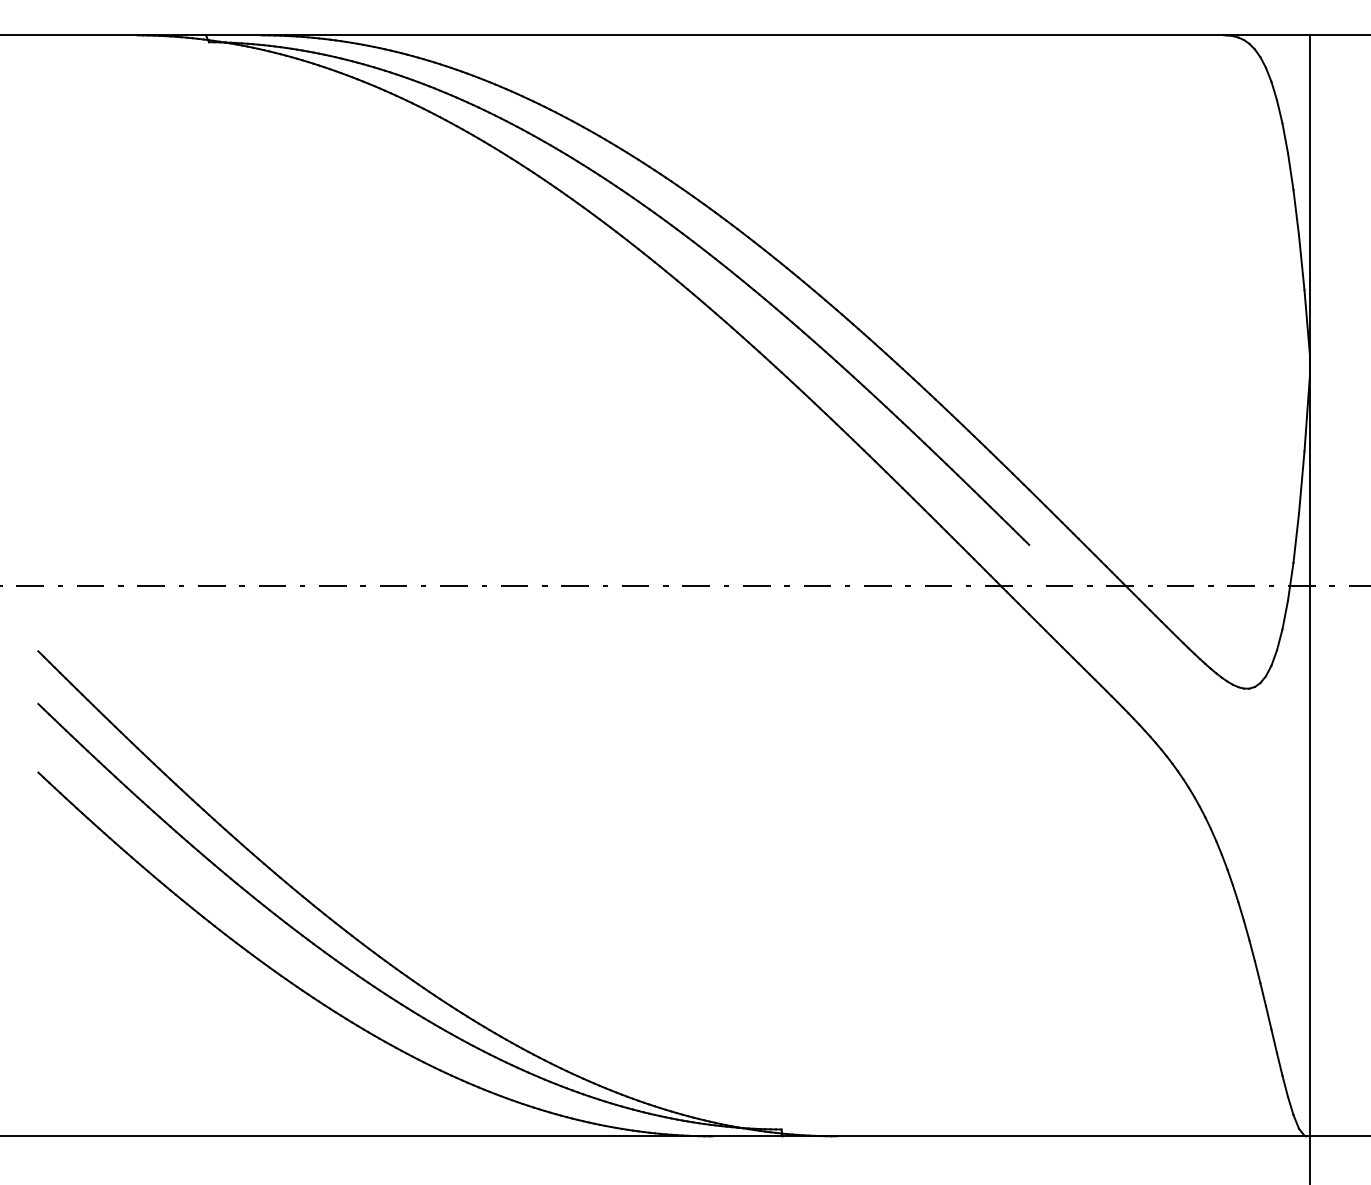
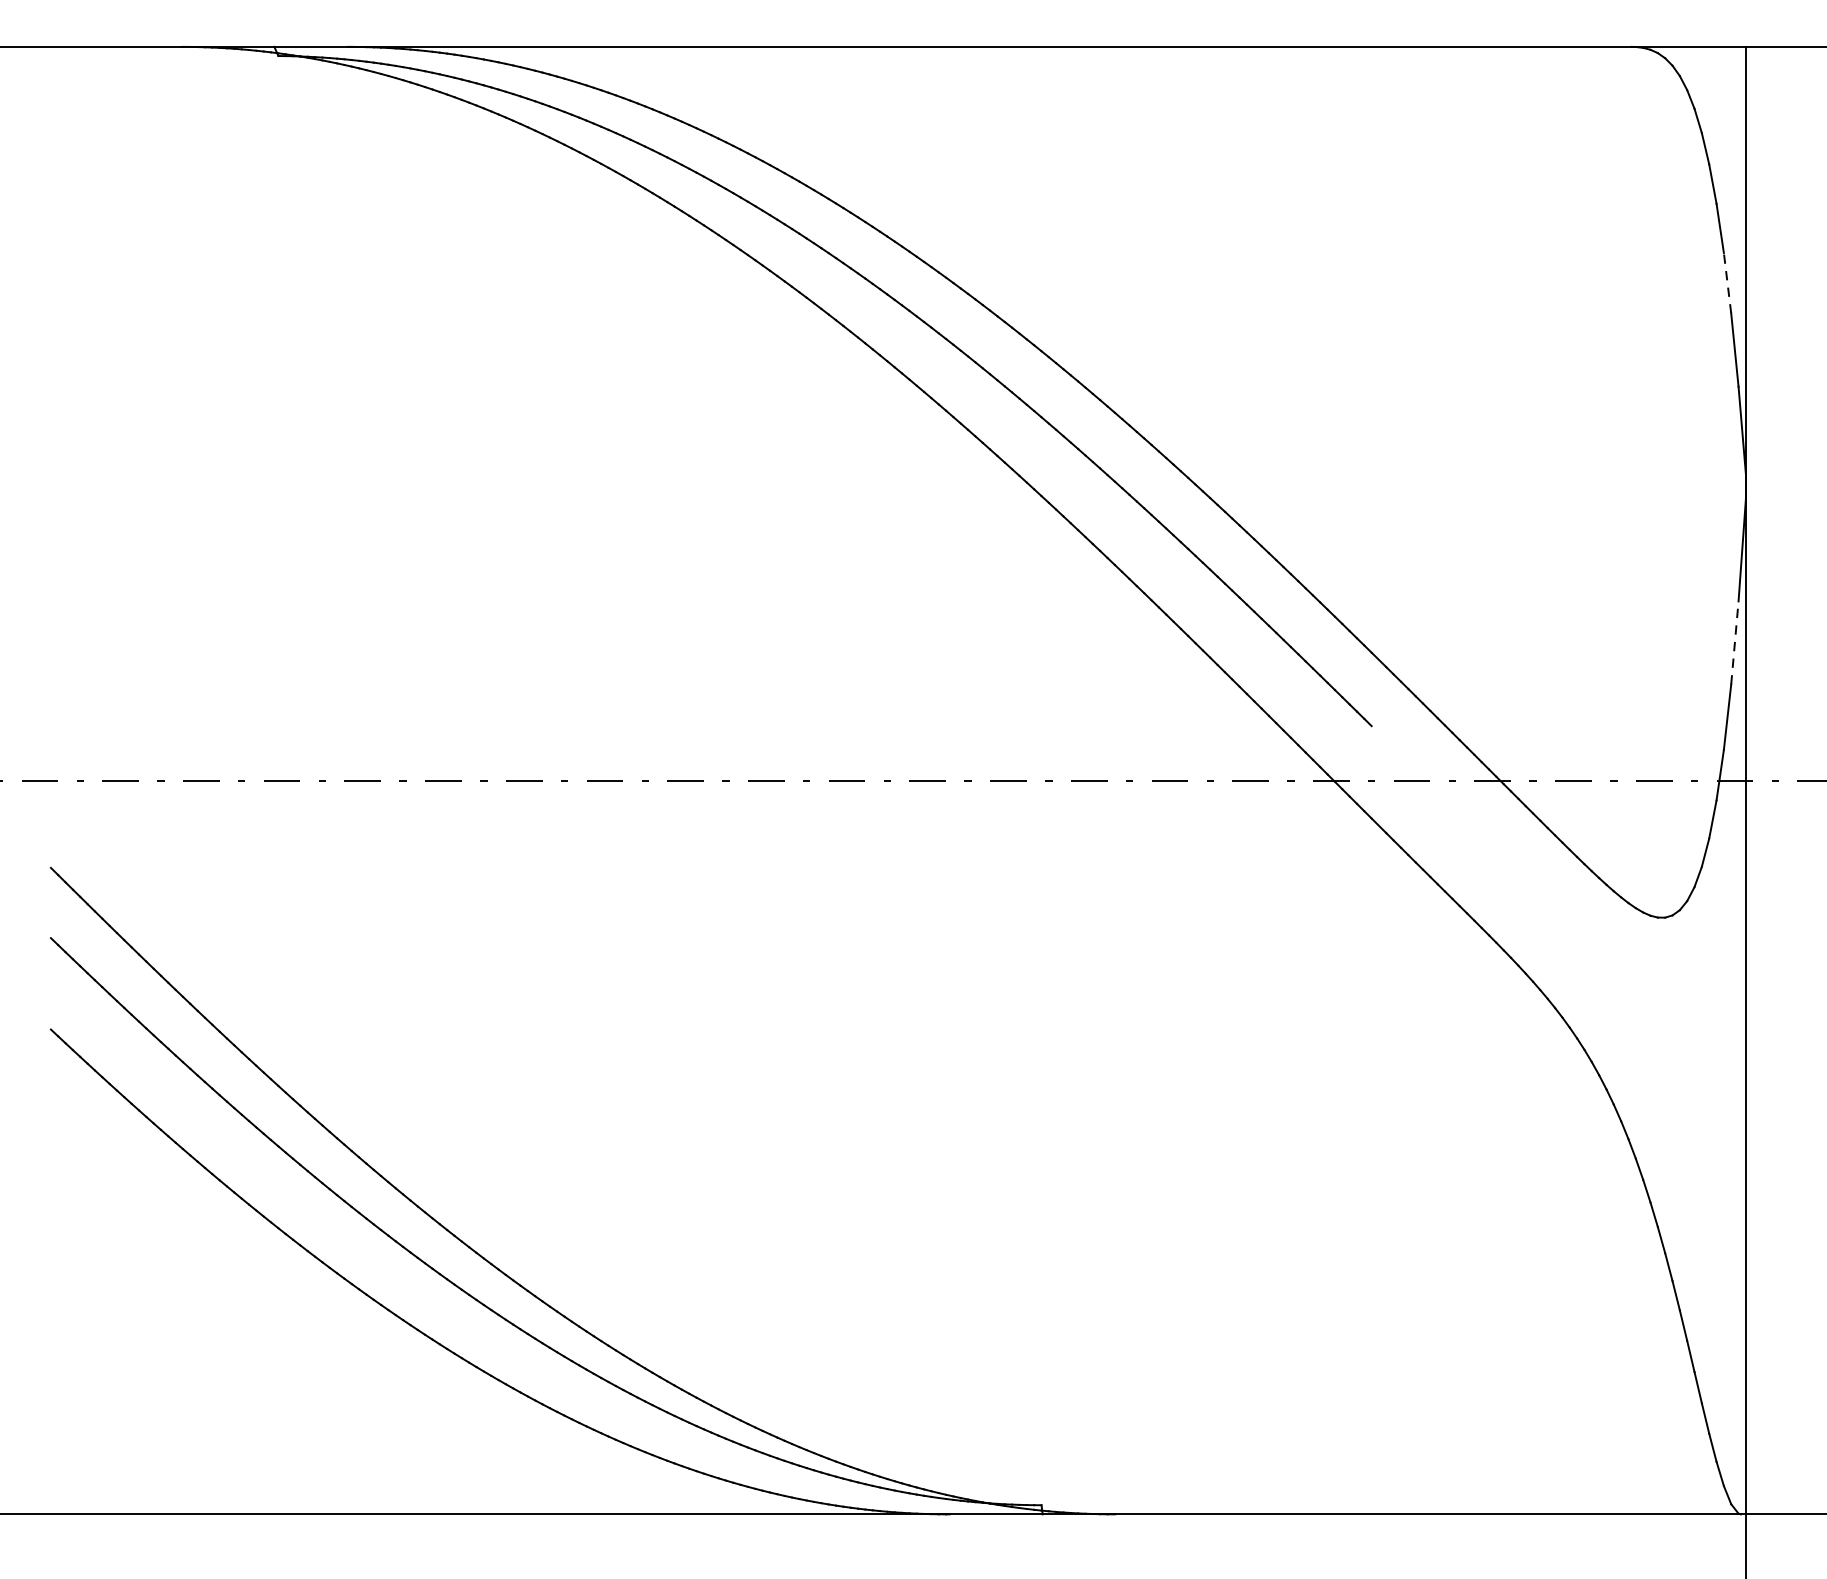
line: (1296, 212) -> (1727, 282), solid -> dashed
line: (1301, 482) -> (1734, 642), solid -> dashed

